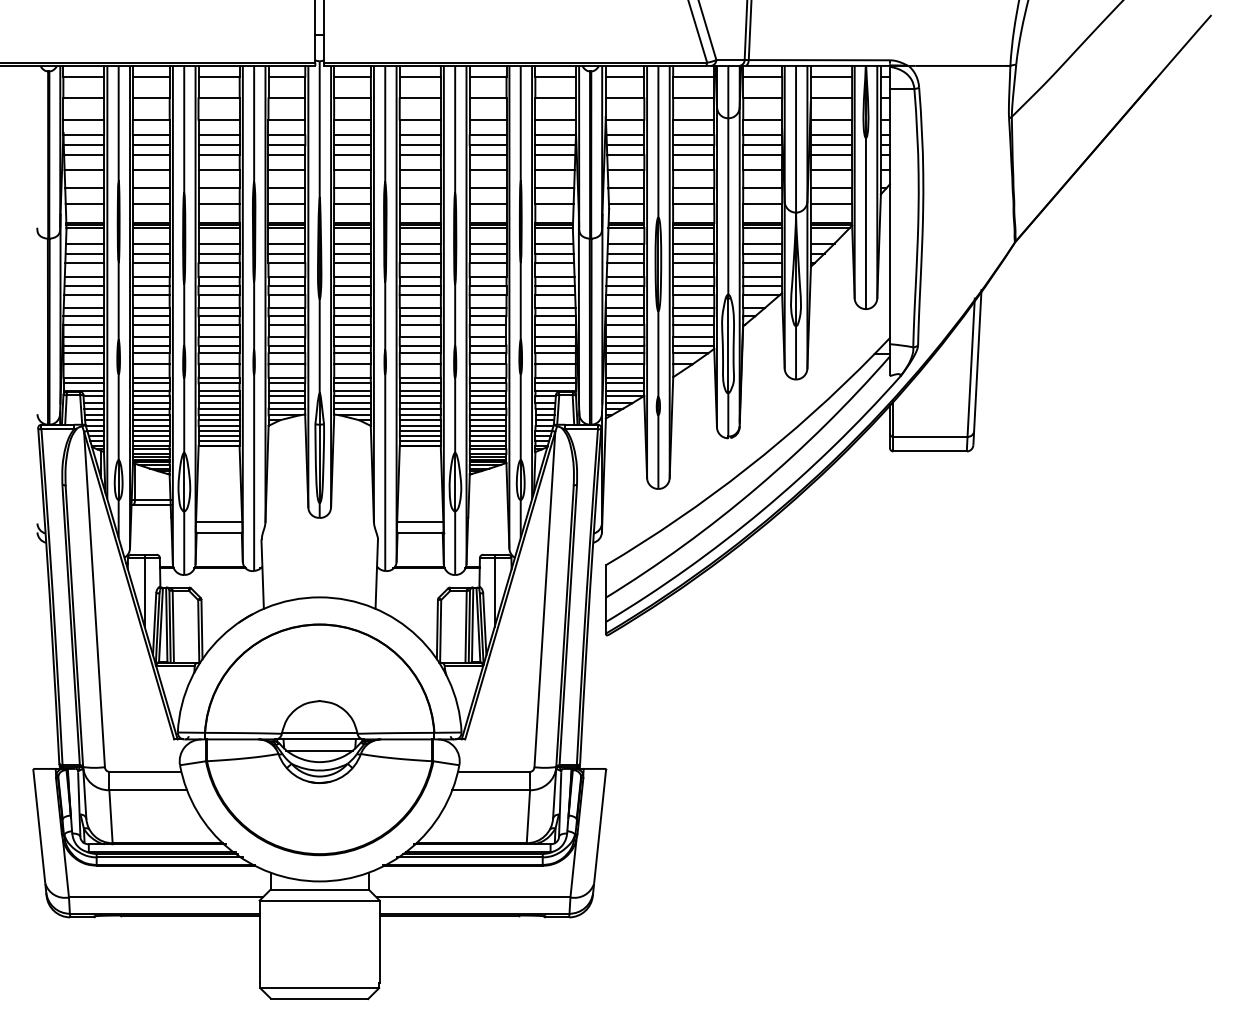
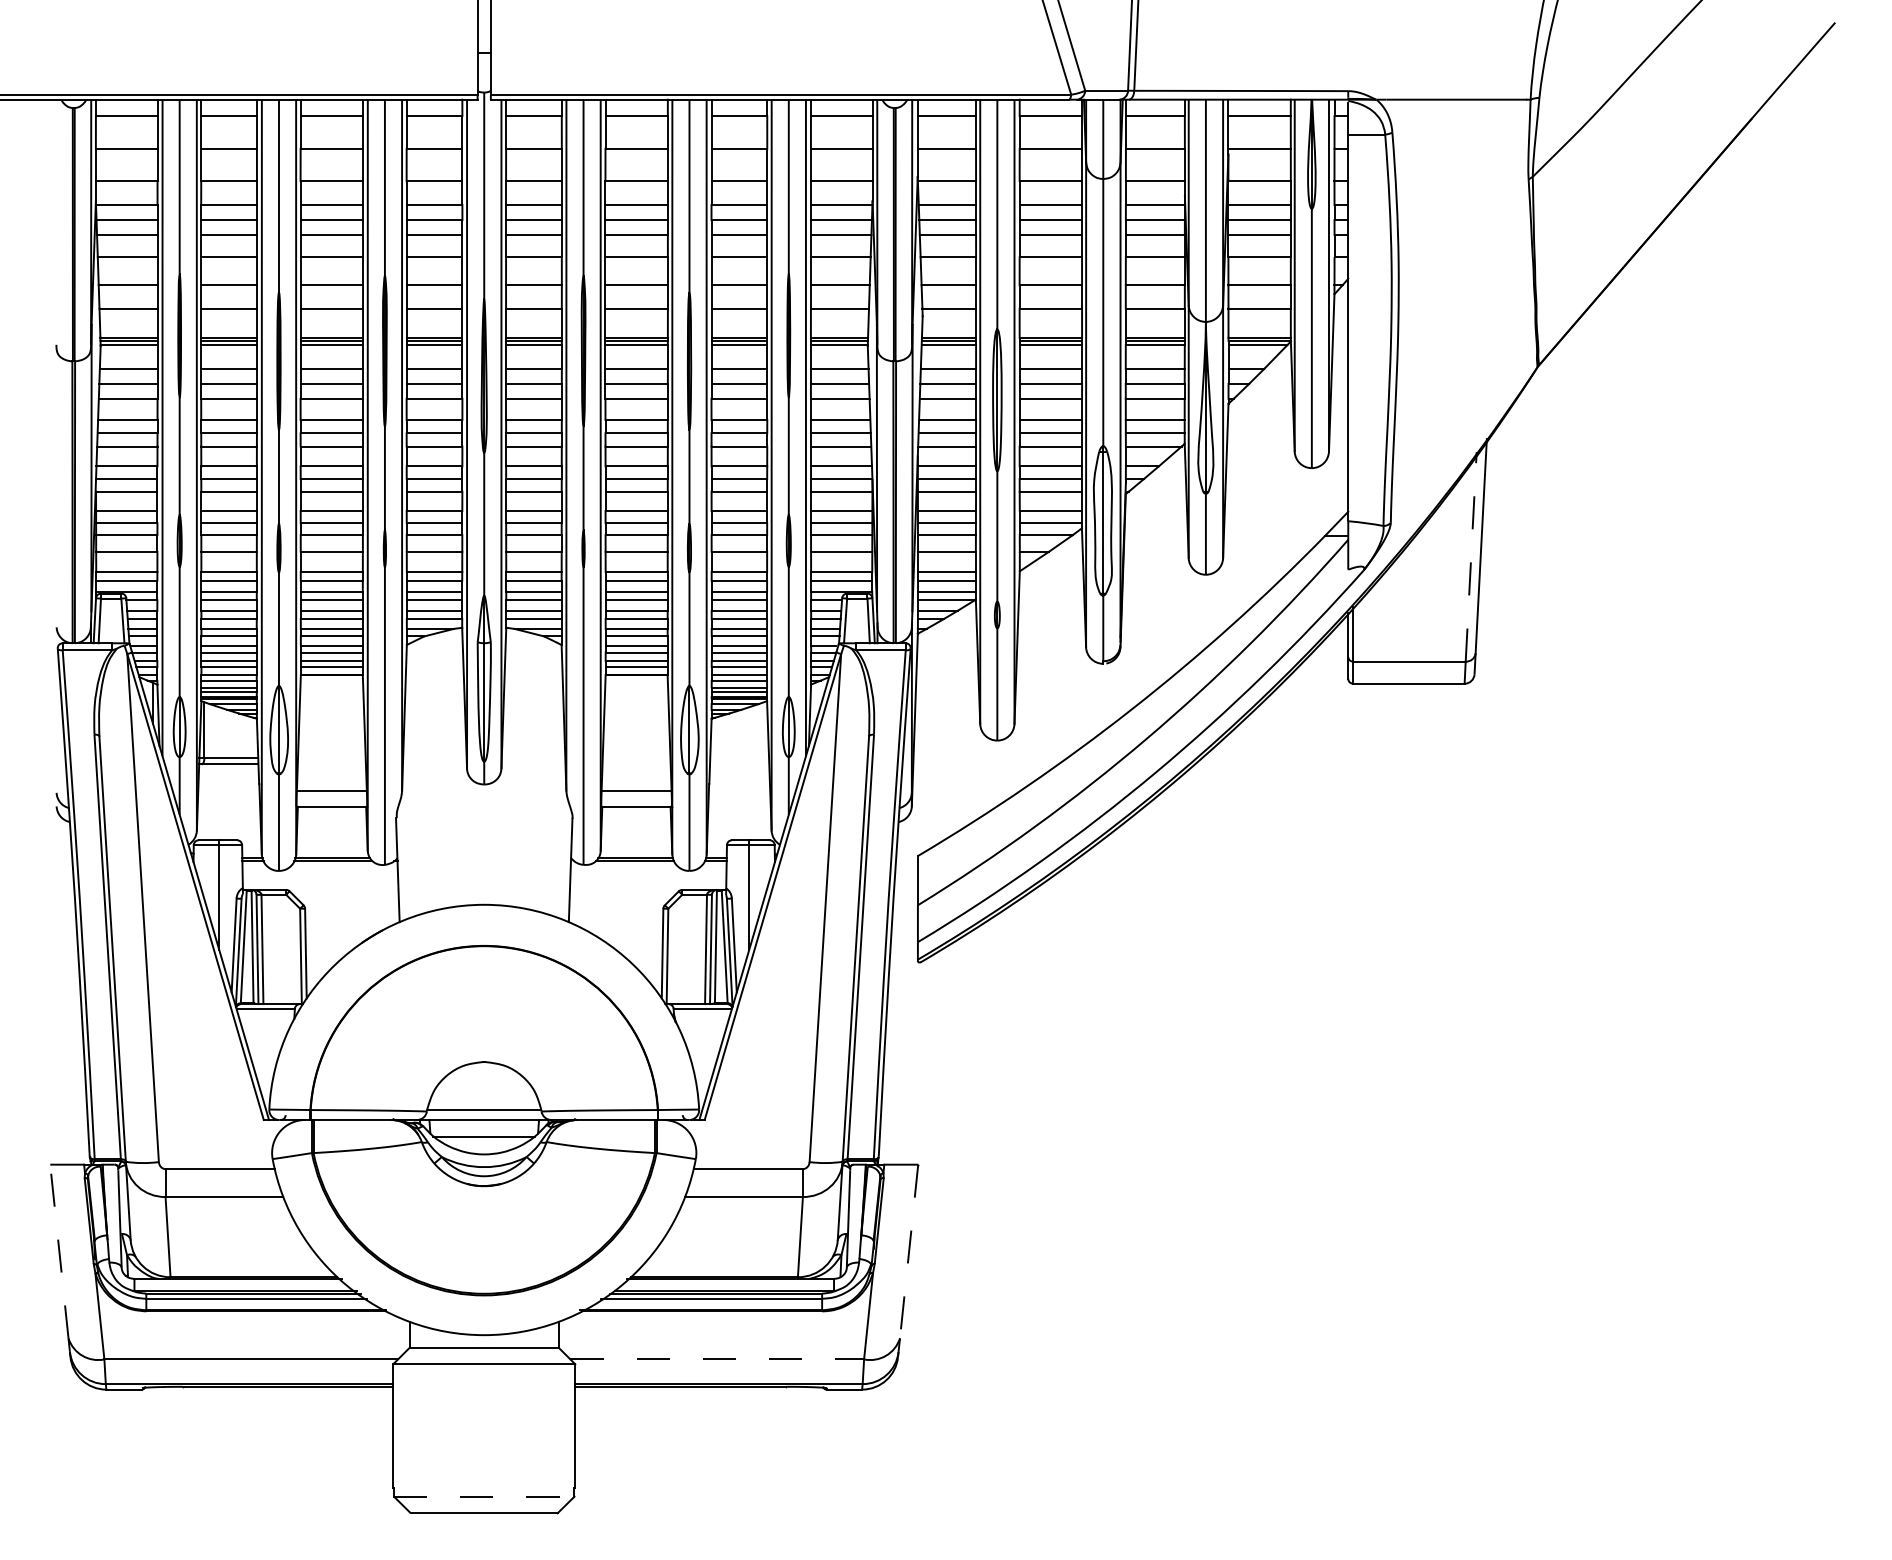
line: (971, 367) -> (1471, 556), solid -> dashed
line: (39, 825) -> (59, 1250), solid -> dashed
line: (600, 826) -> (909, 1251), solid -> dashed
line: (473, 897) -> (717, 1359), solid -> dashed
line: (319, 988) -> (483, 1497), solid -> dashed

